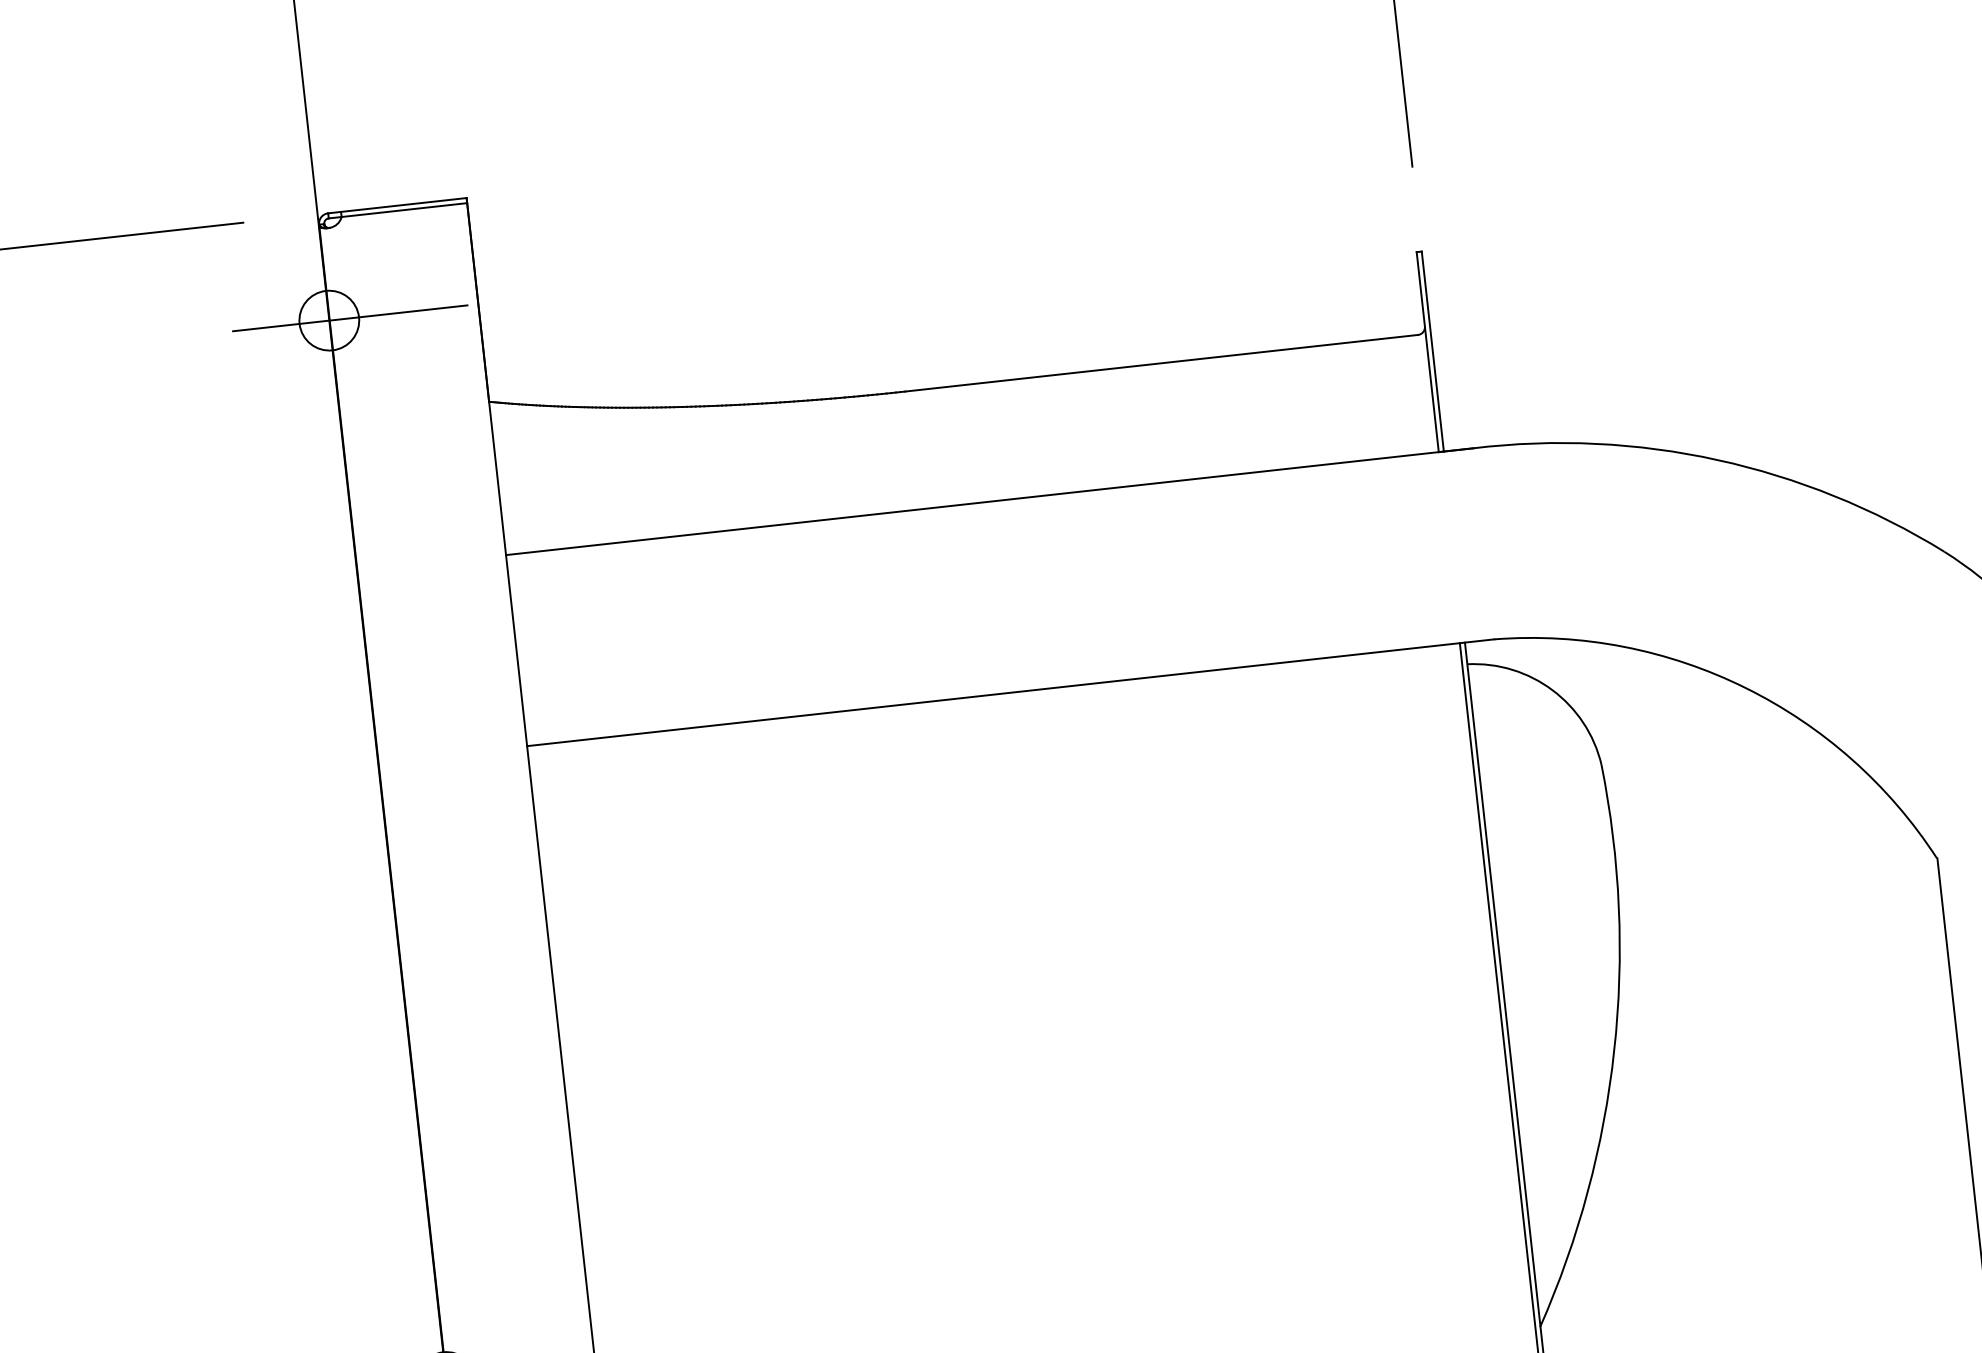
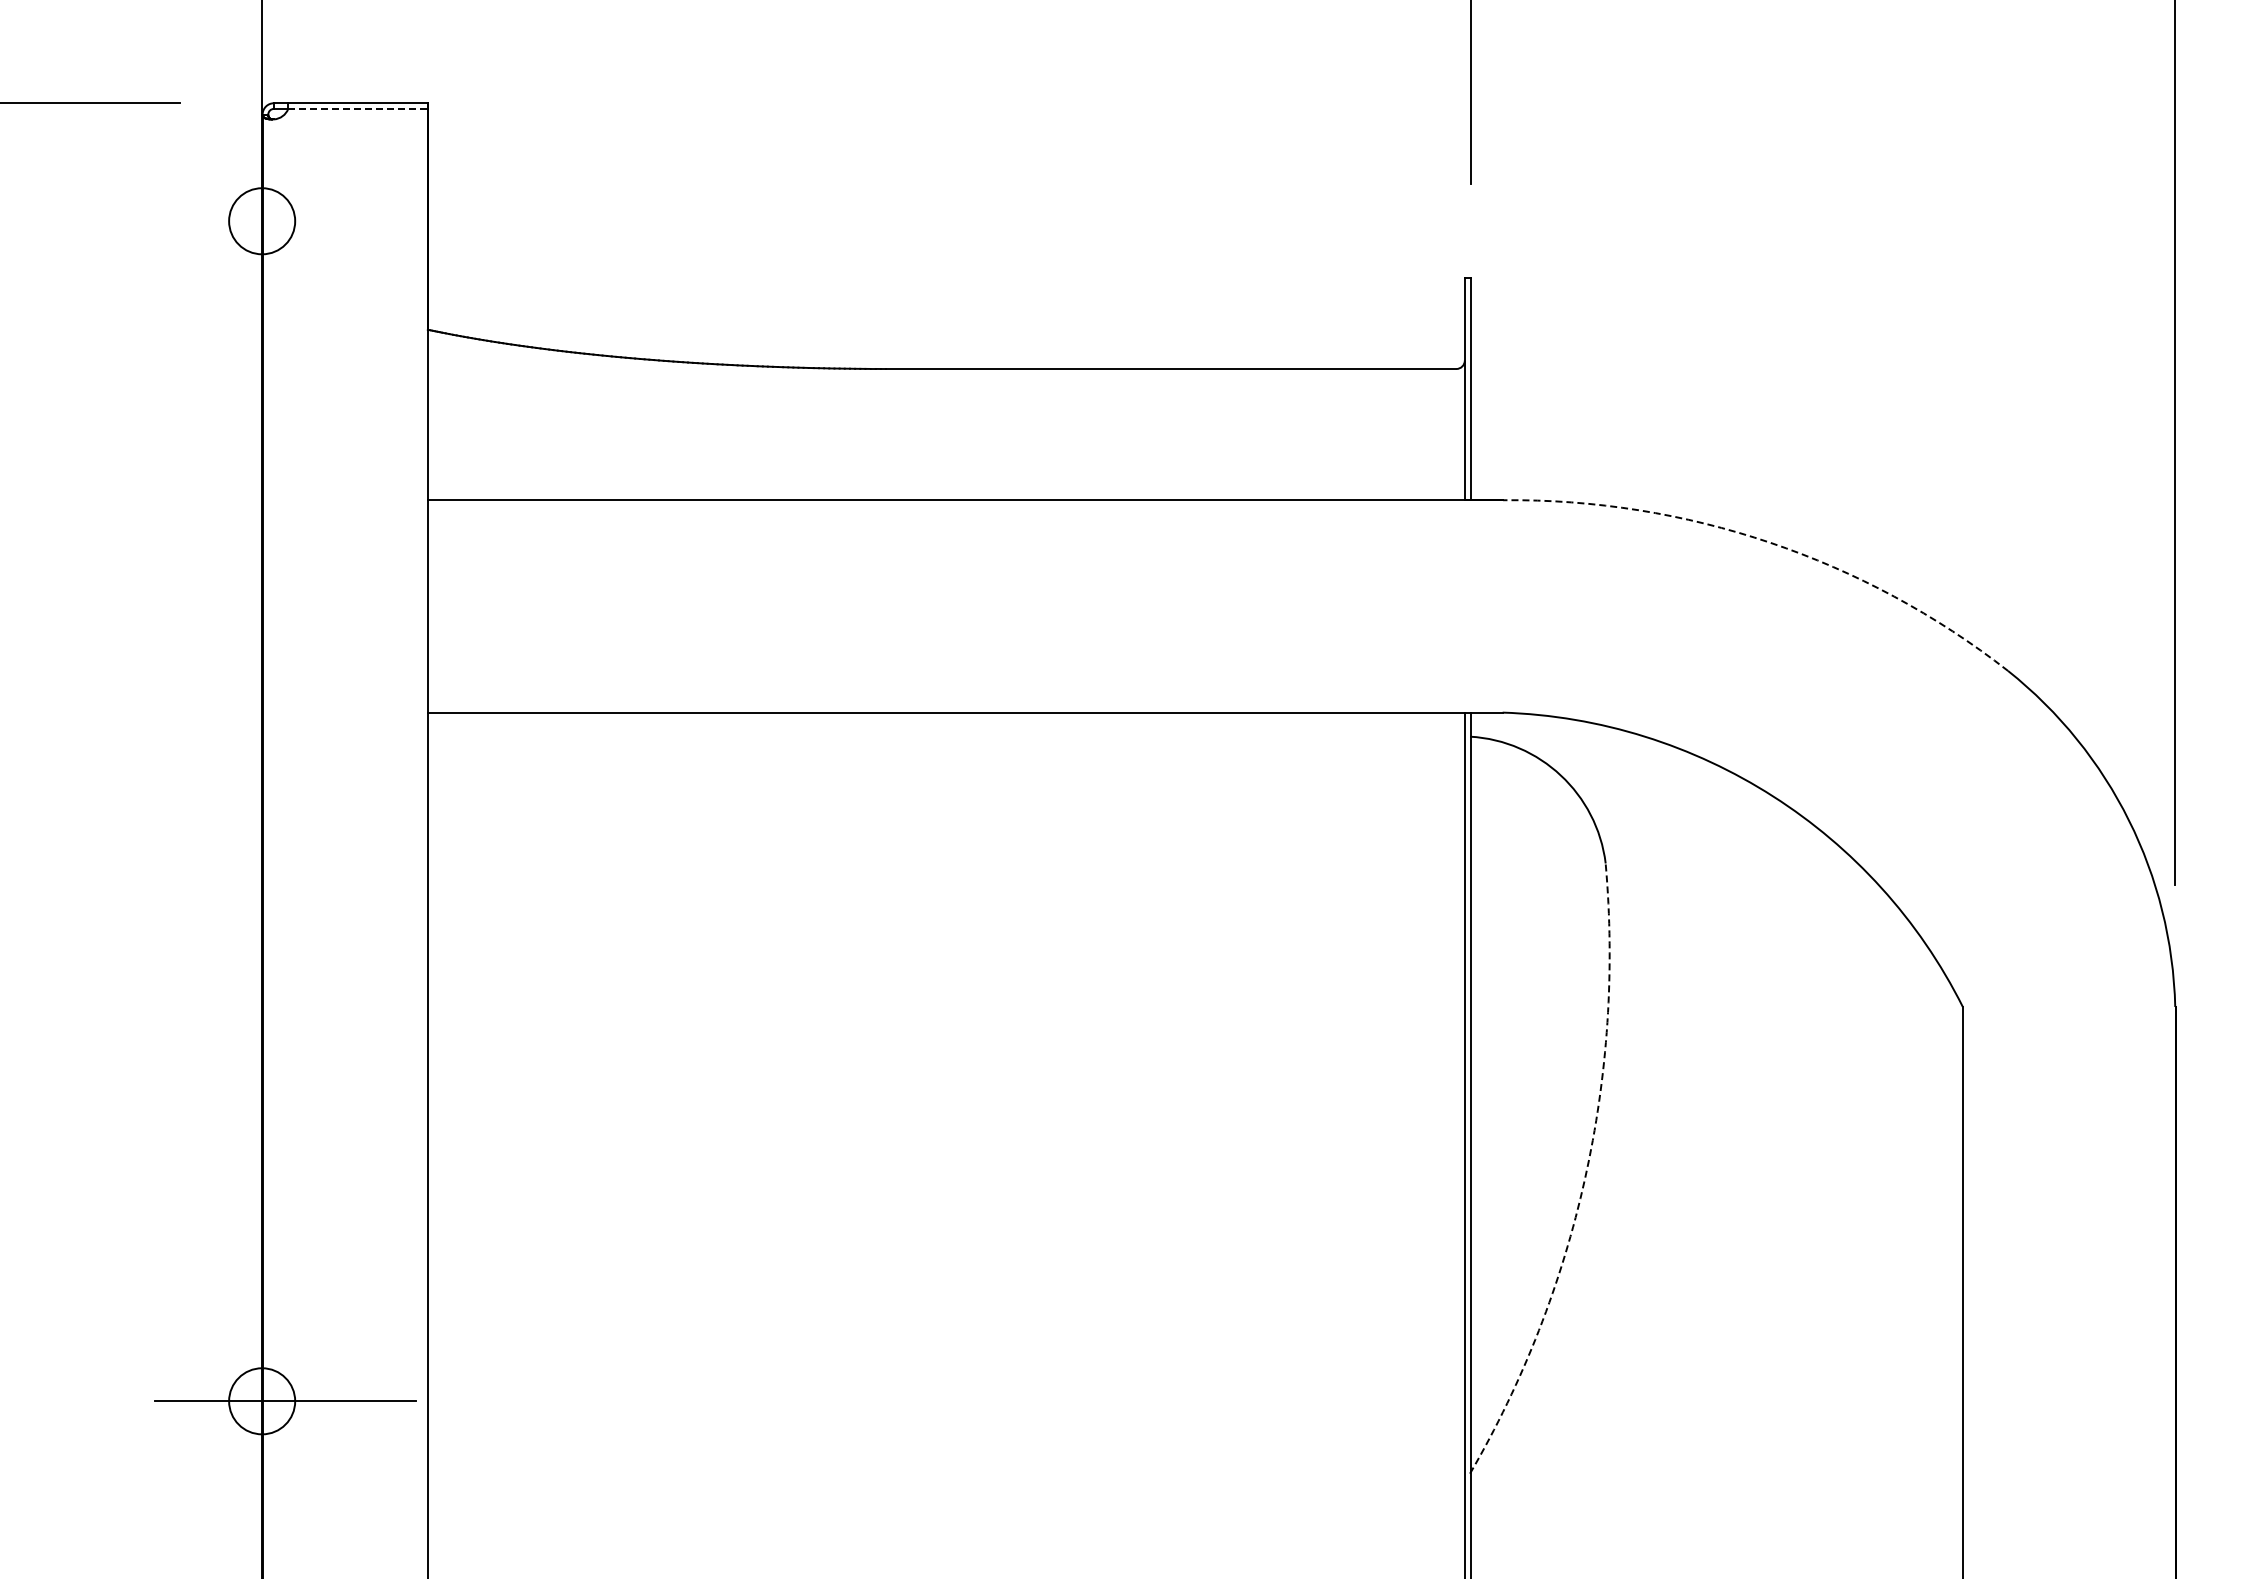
line: (404, 209) -> (358, 108), solid -> dashed
line: (350, 318) -> (285, 221), removed
arc: (1717, 459) -> (1770, 542), solid -> dashed
arc: (1614, 1051) -> (1585, 1179), solid -> dashed

